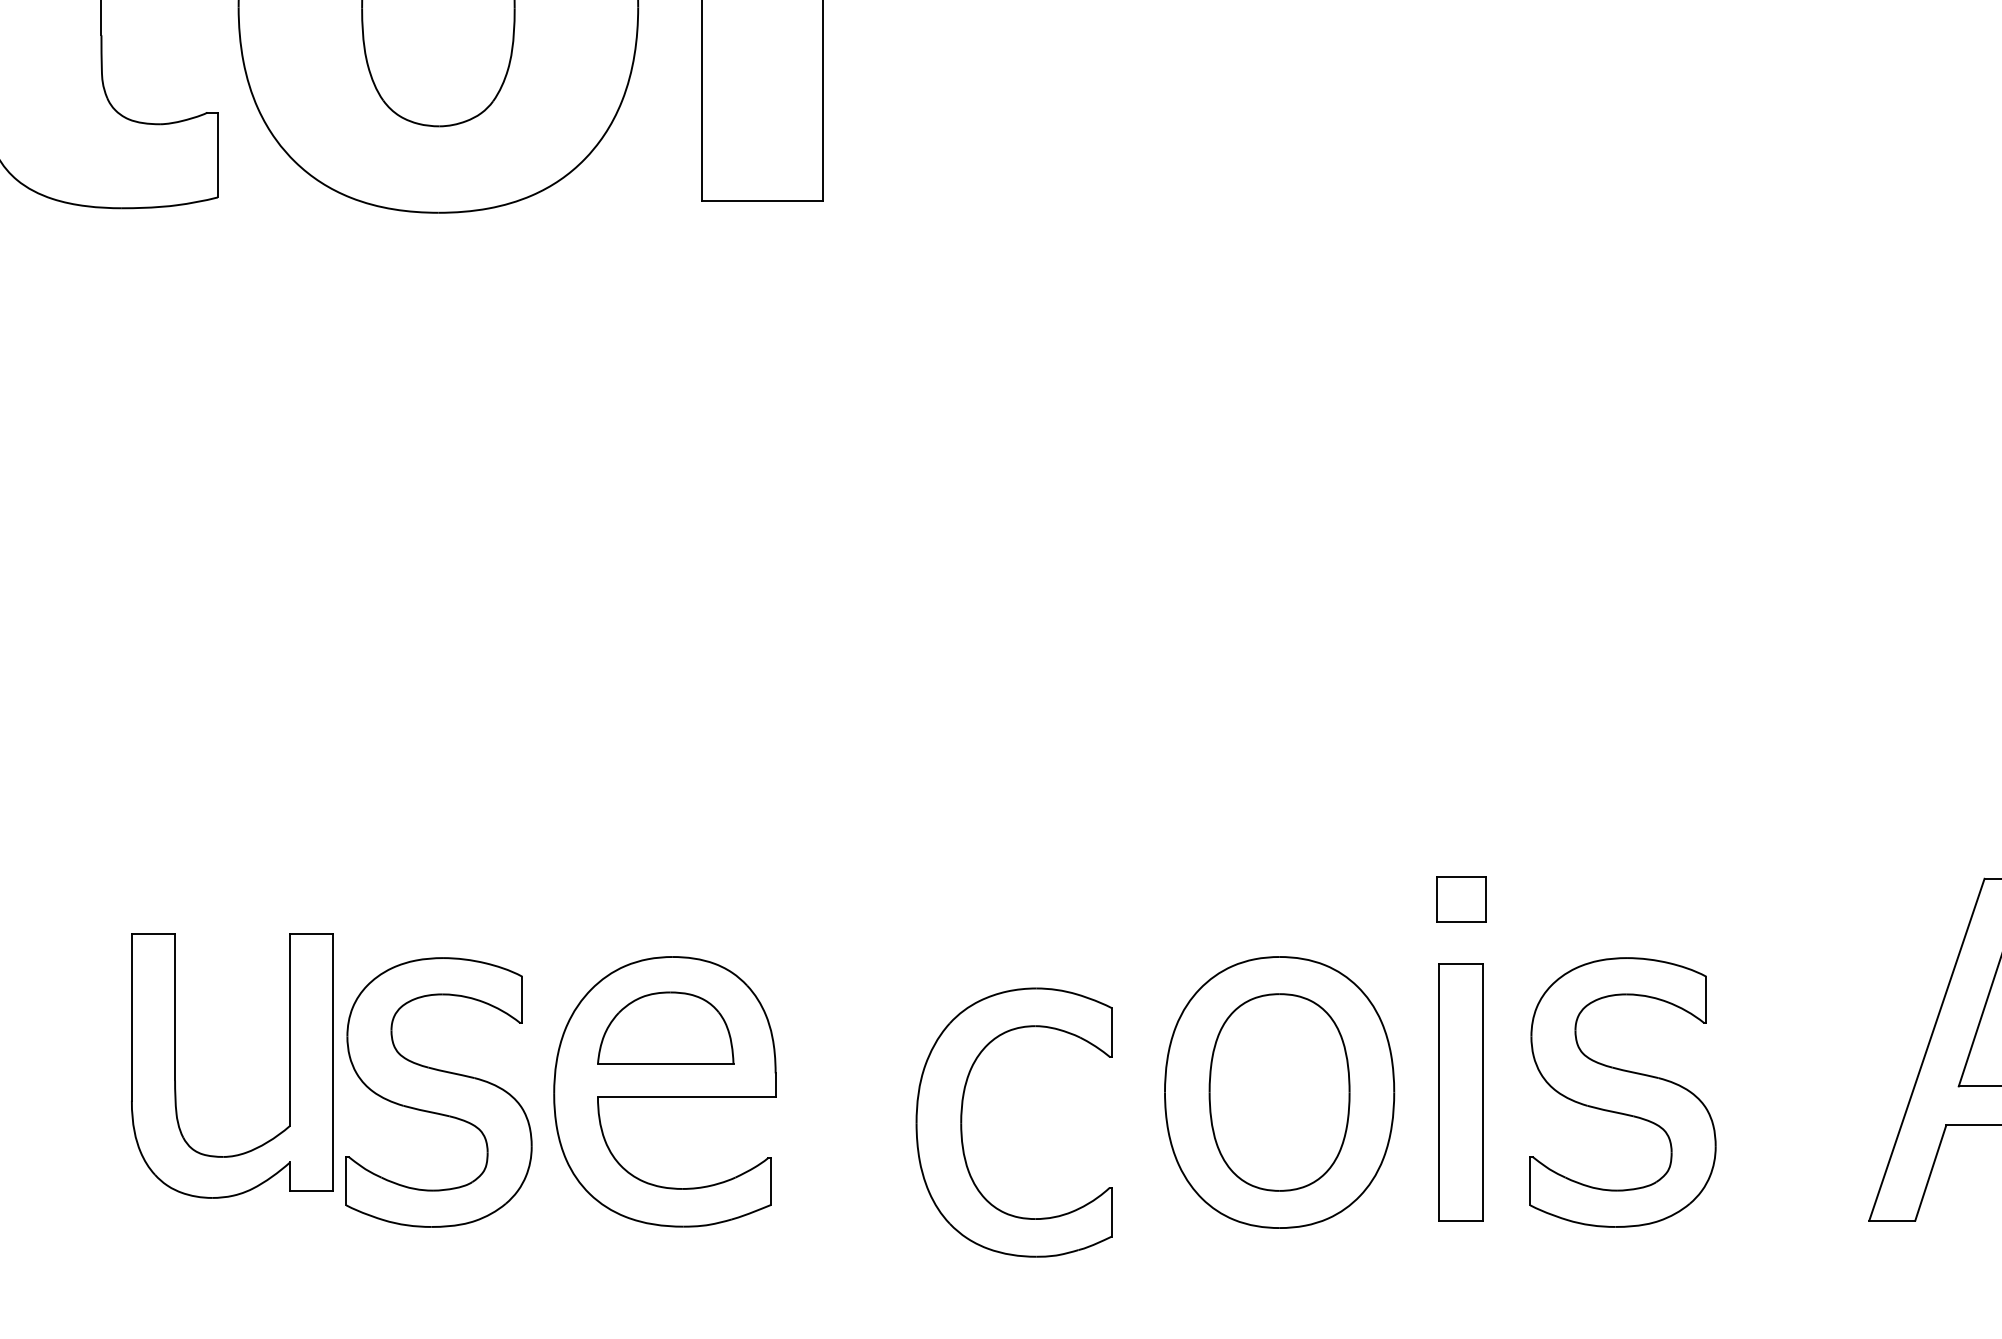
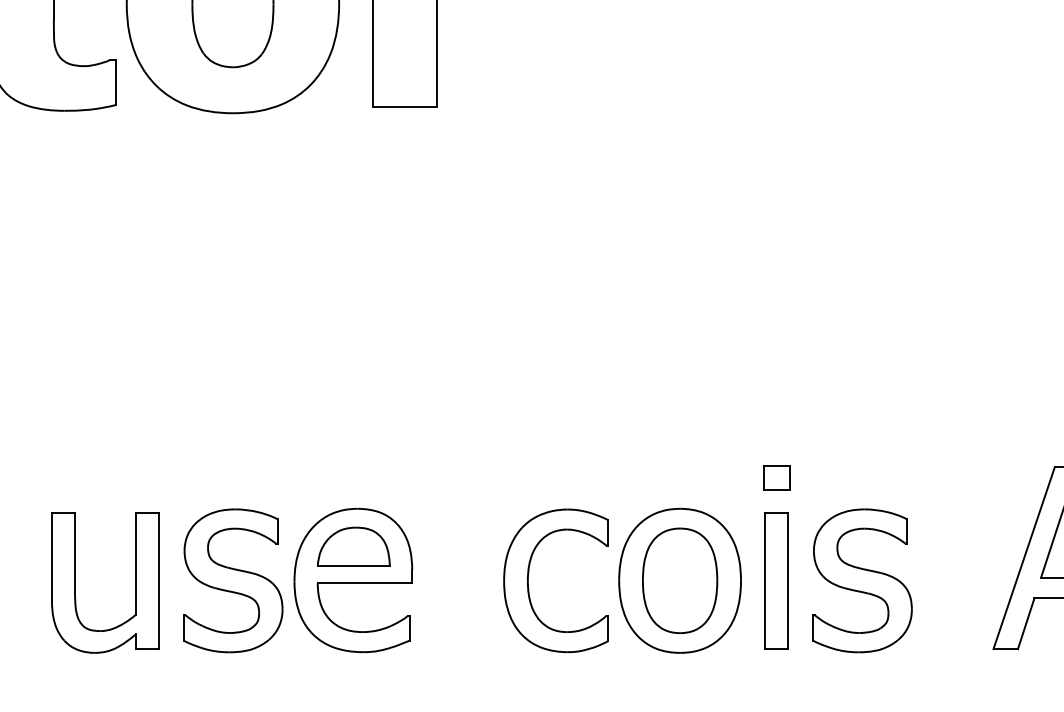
part: (176, 1065) -> (75, 582), moved
part: (964, 1108) -> (529, 573), moved

